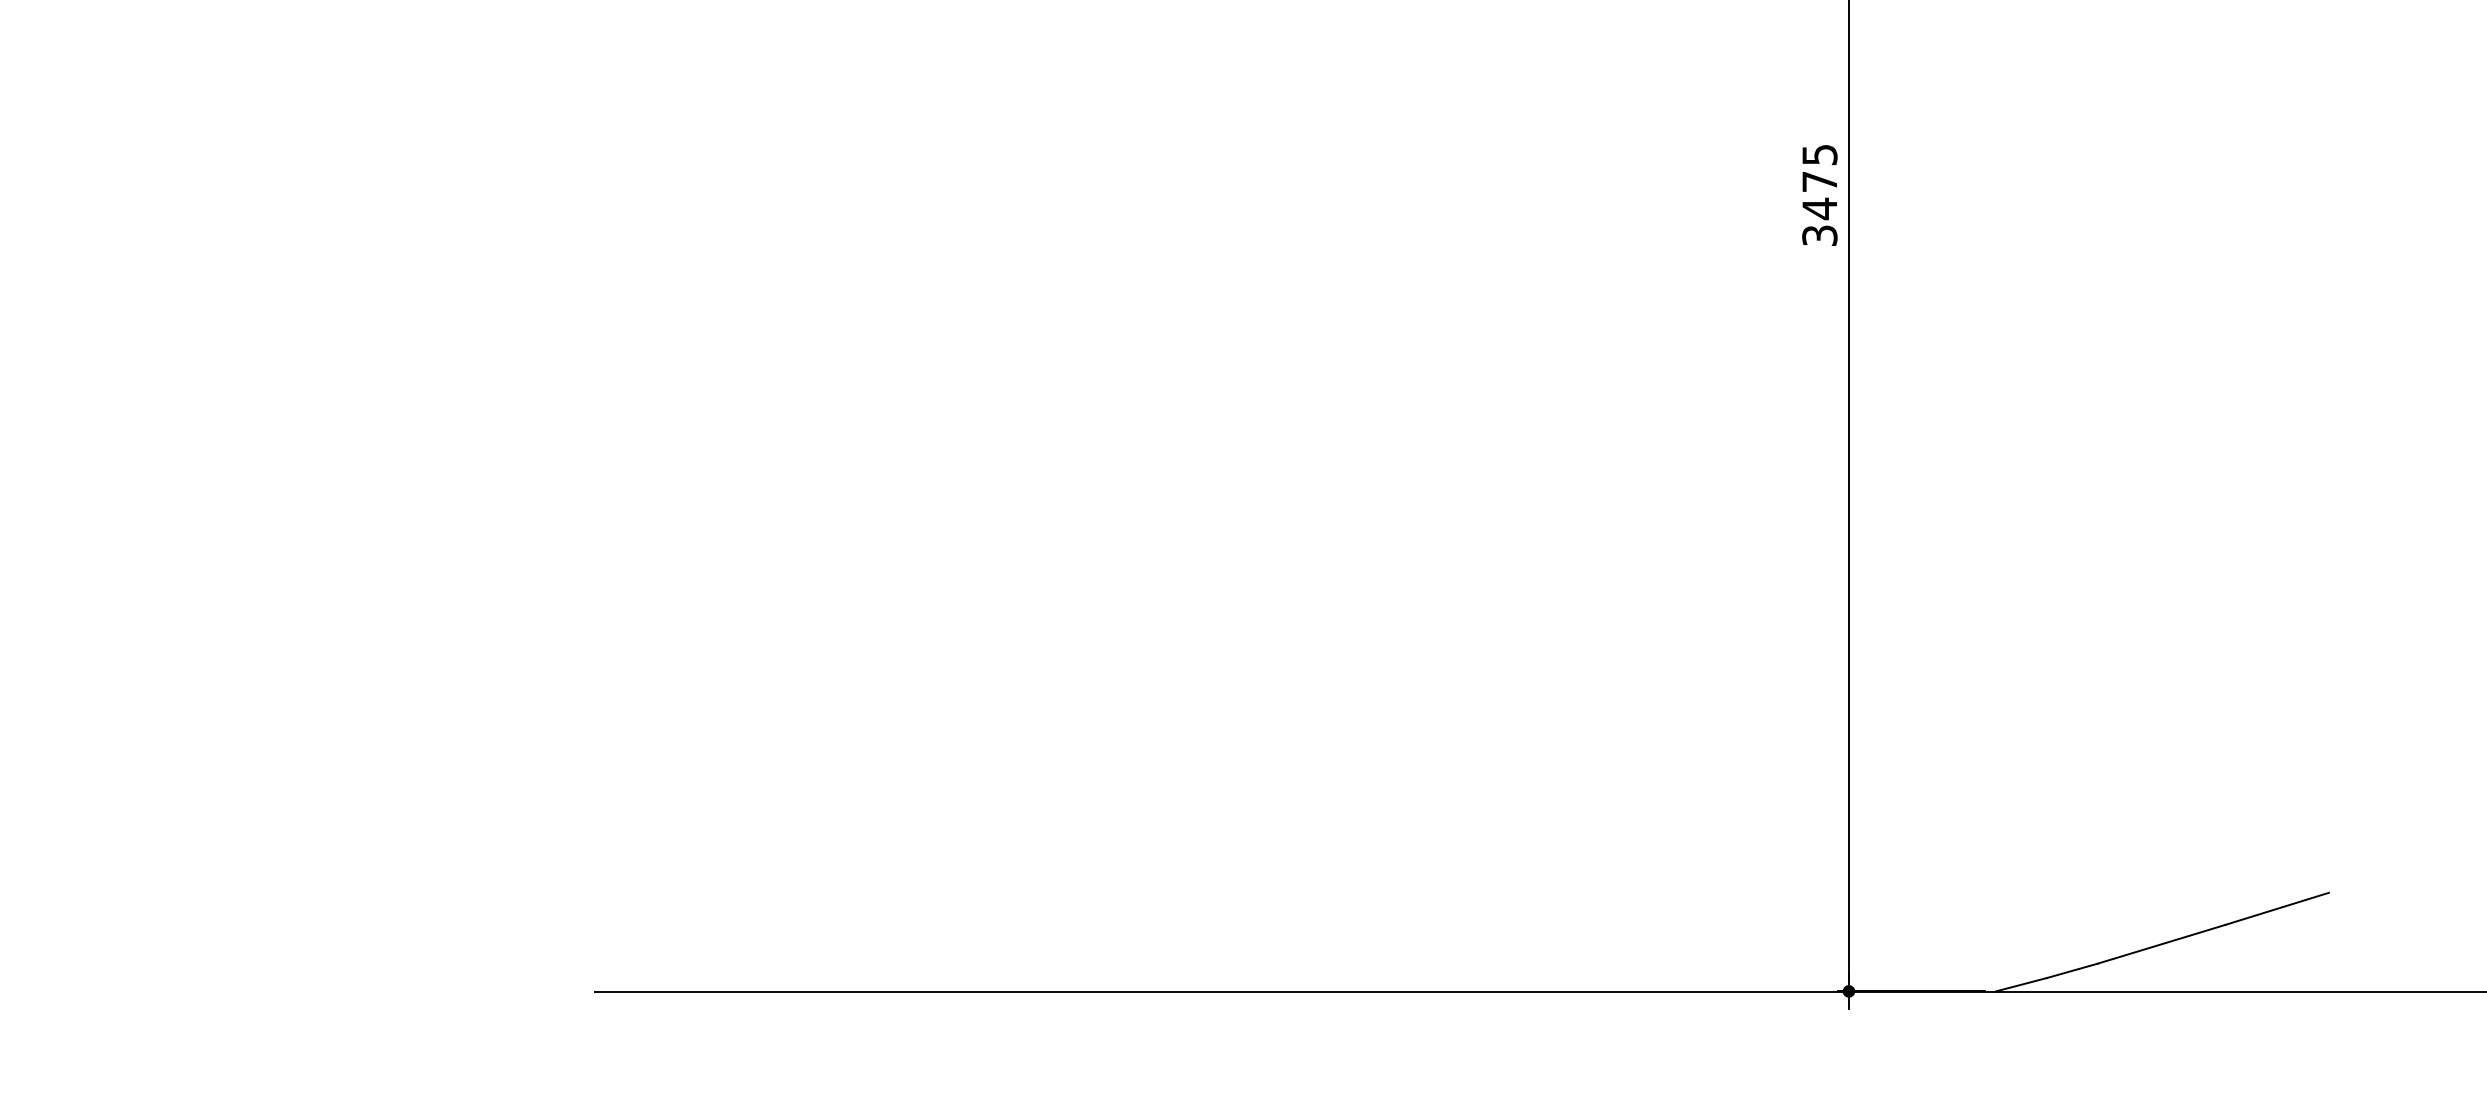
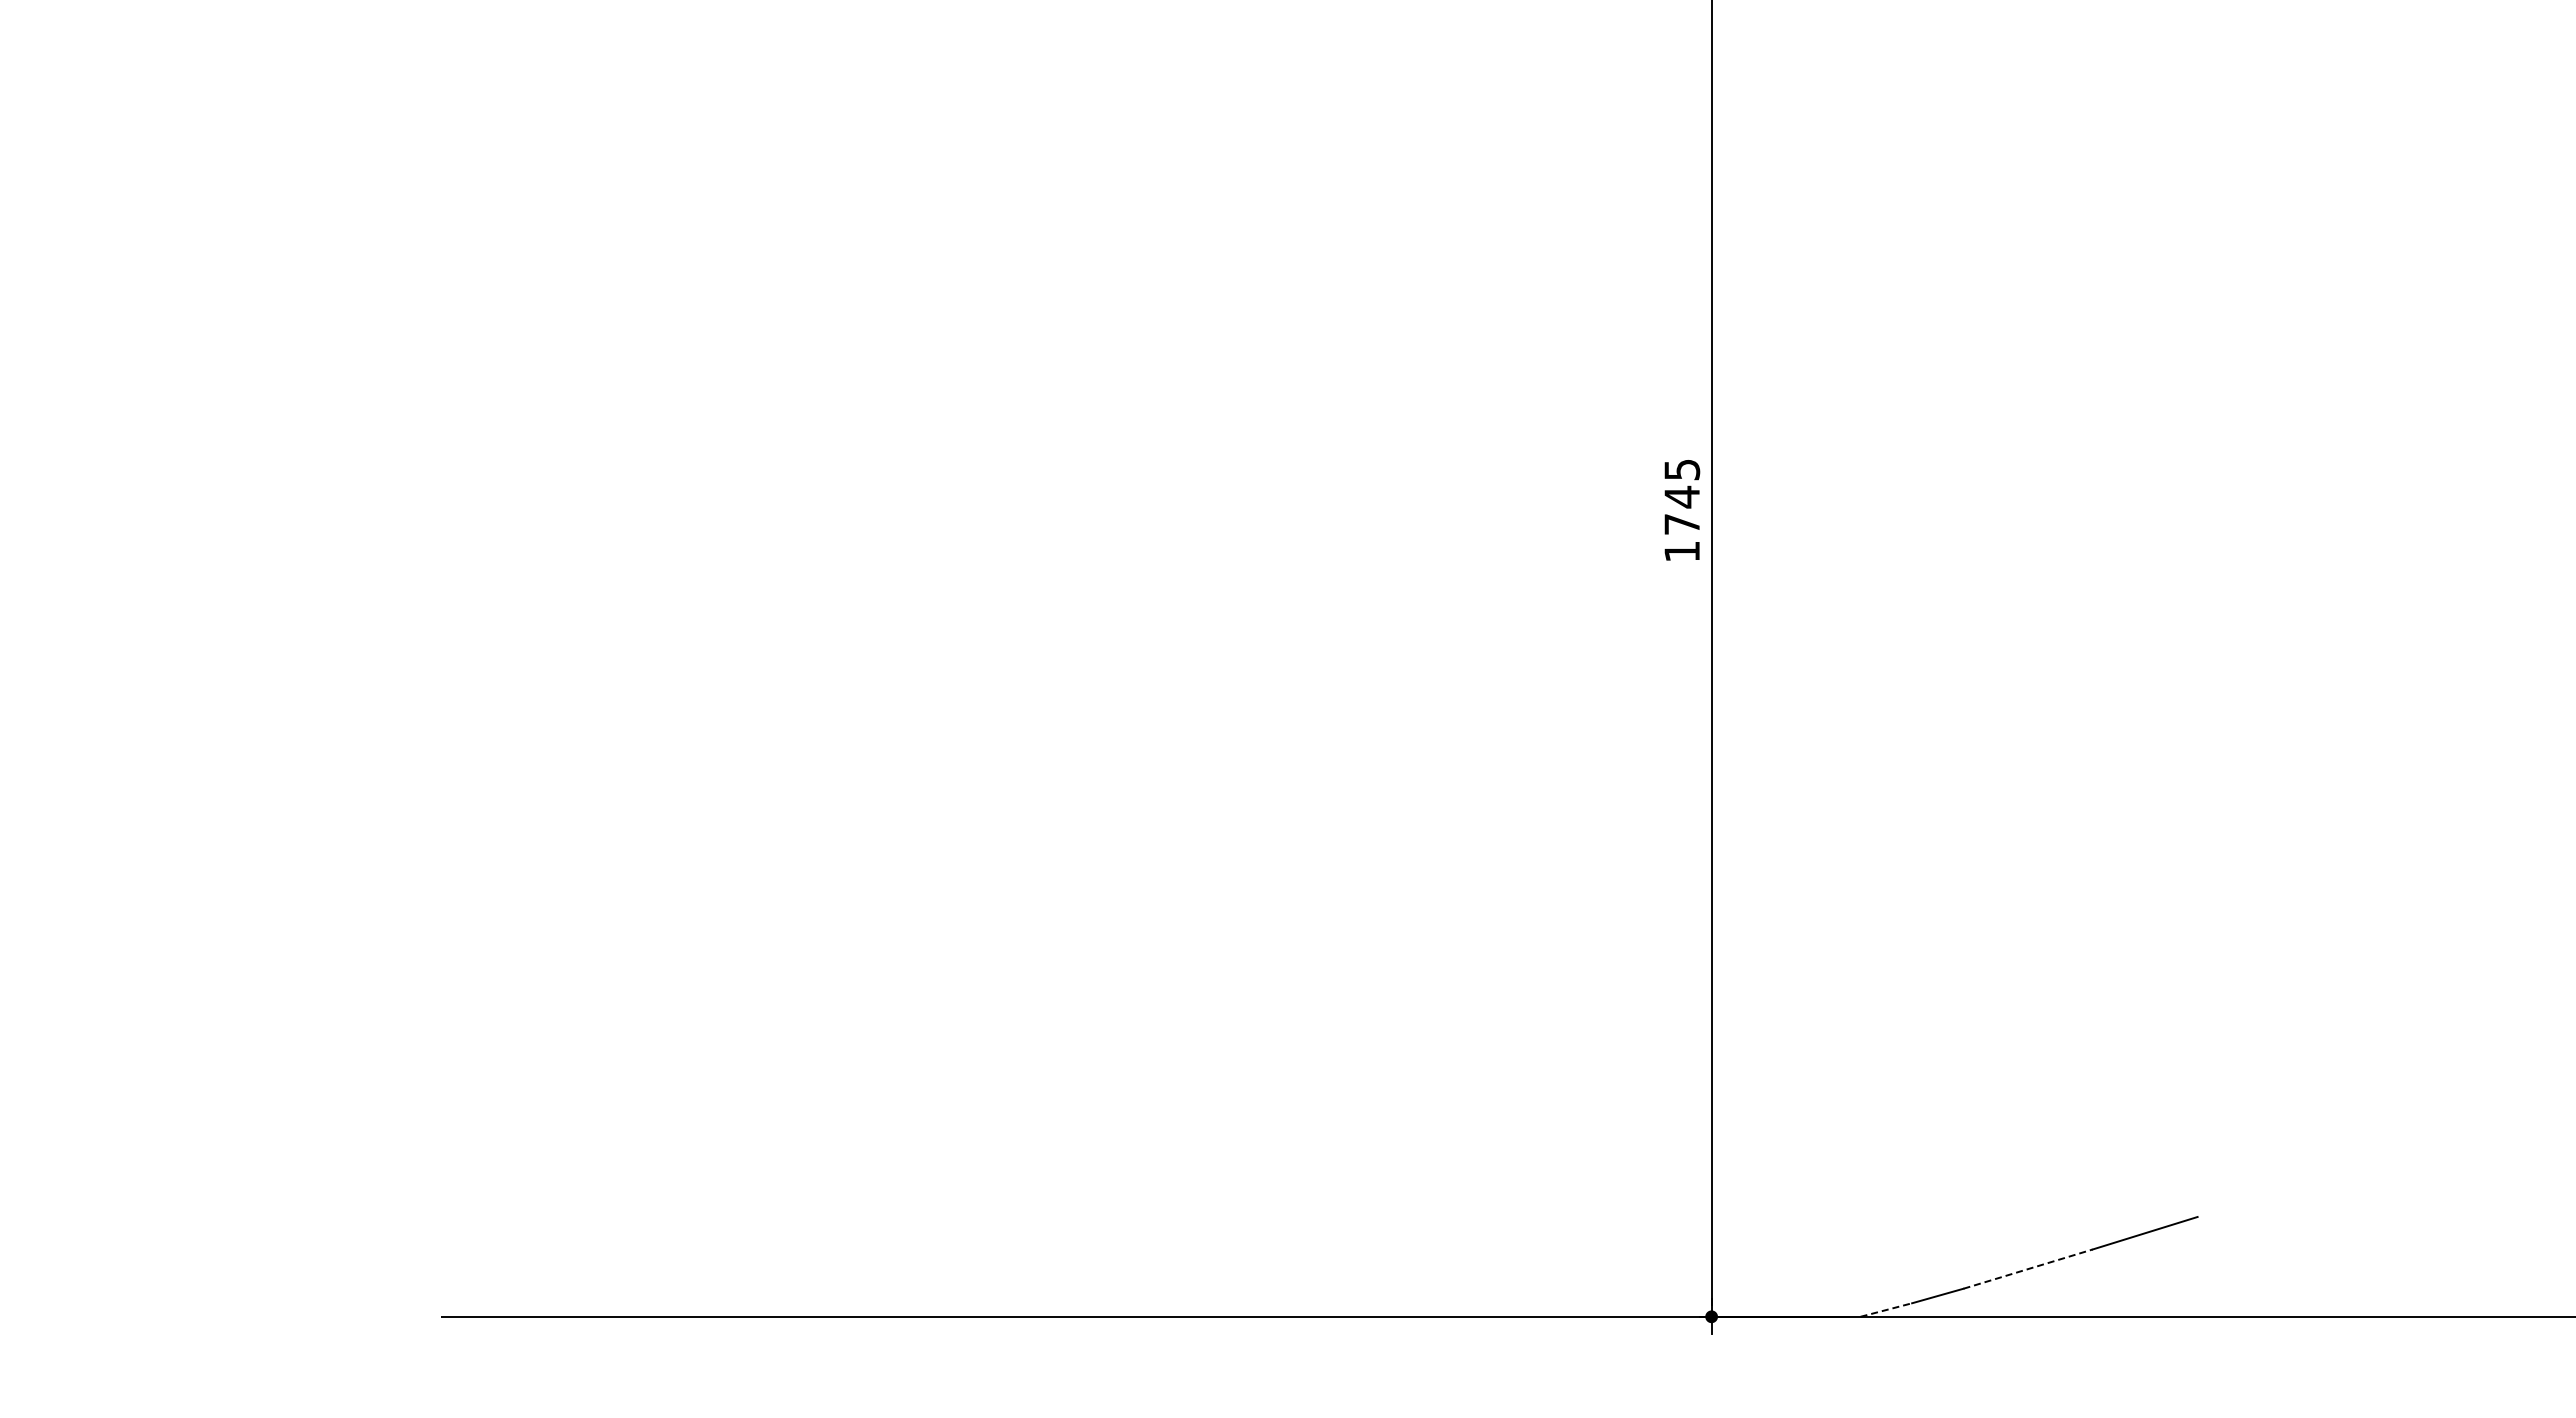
text: (1820, 207) -> (1682, 523), 3475 -> 1745
line: (2161, 944) -> (2028, 1269), solid -> dashed
line: (2021, 985) -> (1886, 1310), solid -> dashed

